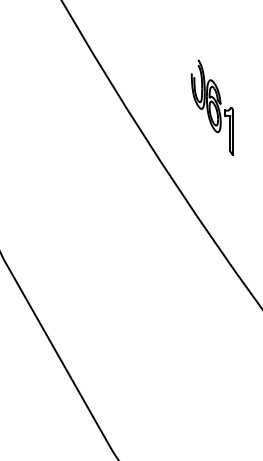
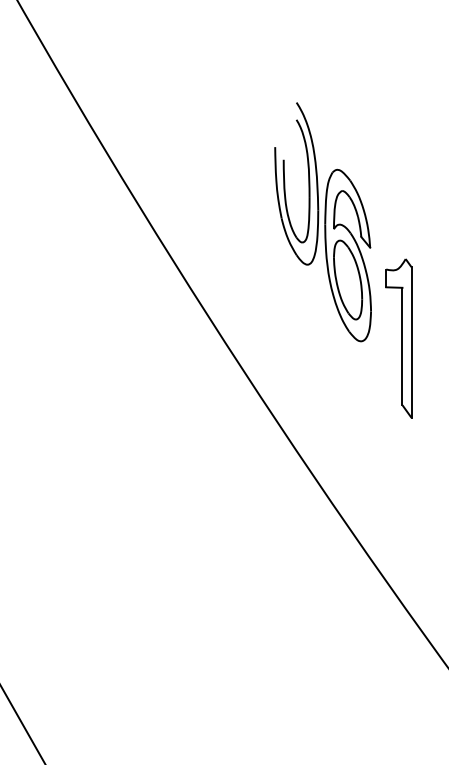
part: (212, 107) -> (343, 259), size x1.67

